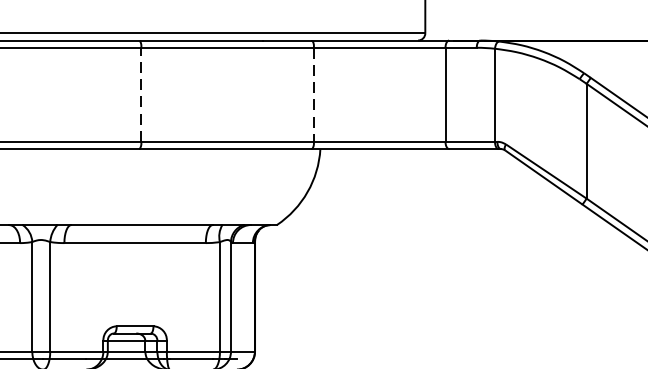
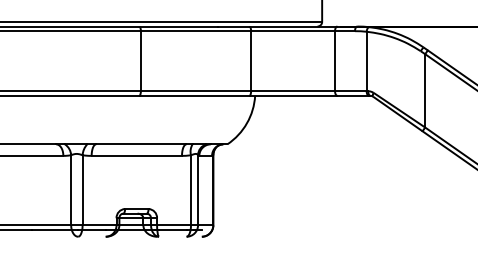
line: (140, 93) -> (140, 60), dashed -> solid
line: (313, 95) -> (250, 61), dashed -> solid

